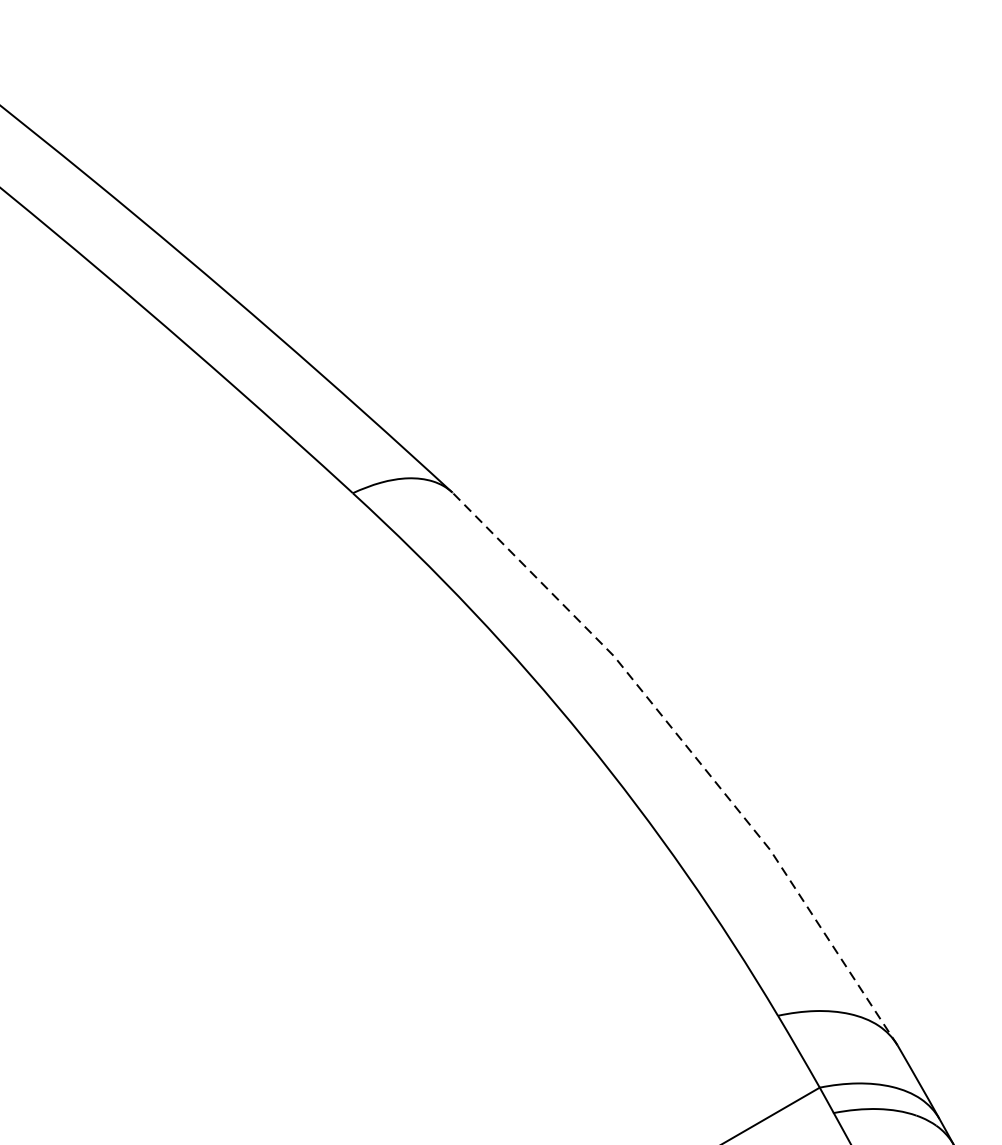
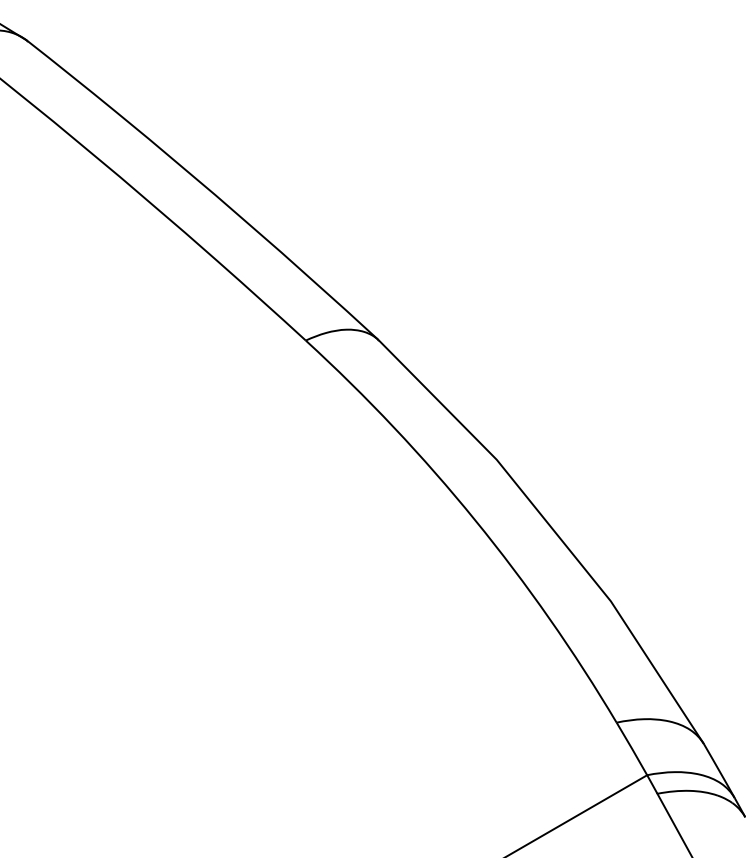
line: (692, 754) -> (554, 531), dashed -> solid

